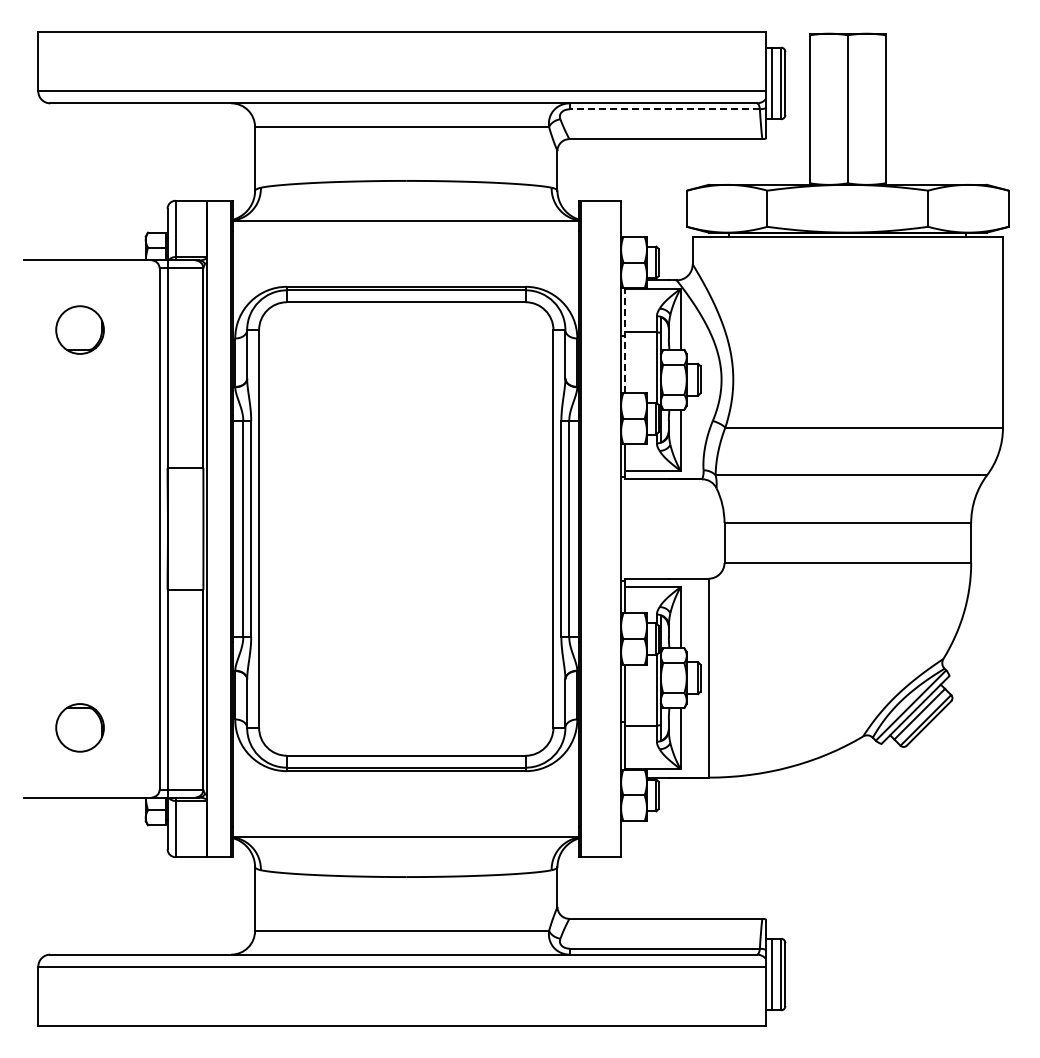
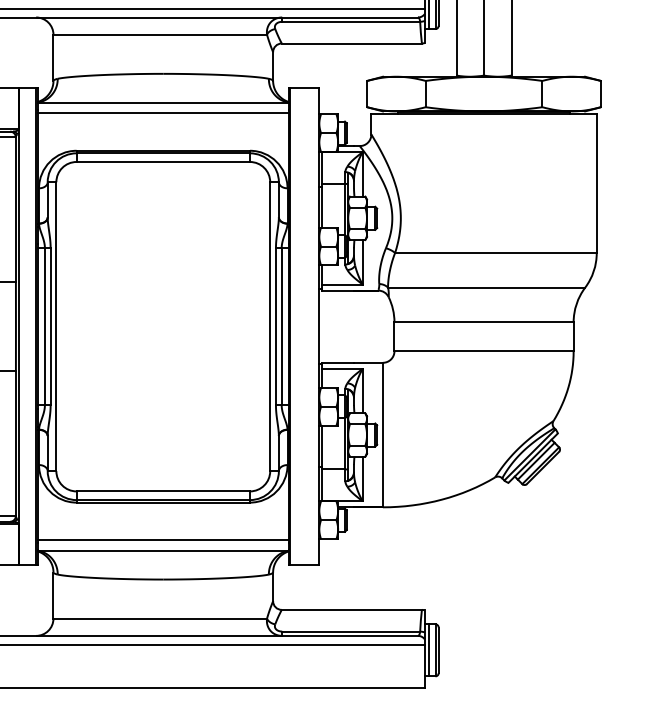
line: (664, 109) -> (350, 21), dashed -> solid
line: (406, 234) -> (163, 112), added
line: (625, 340) -> (322, 189), dashed -> solid
line: (406, 823) -> (163, 540), added

